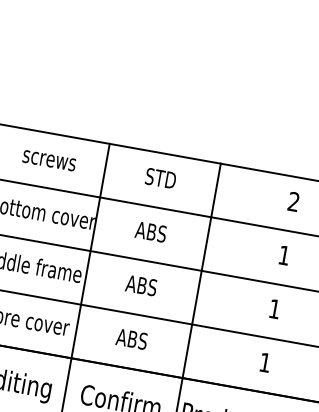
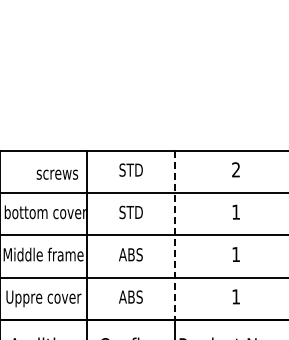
text: (48, 160) -> (56, 174), moved
text: (150, 232) -> (130, 212), ABS -> STD
line: (201, 271) -> (174, 235), solid -> dashed

